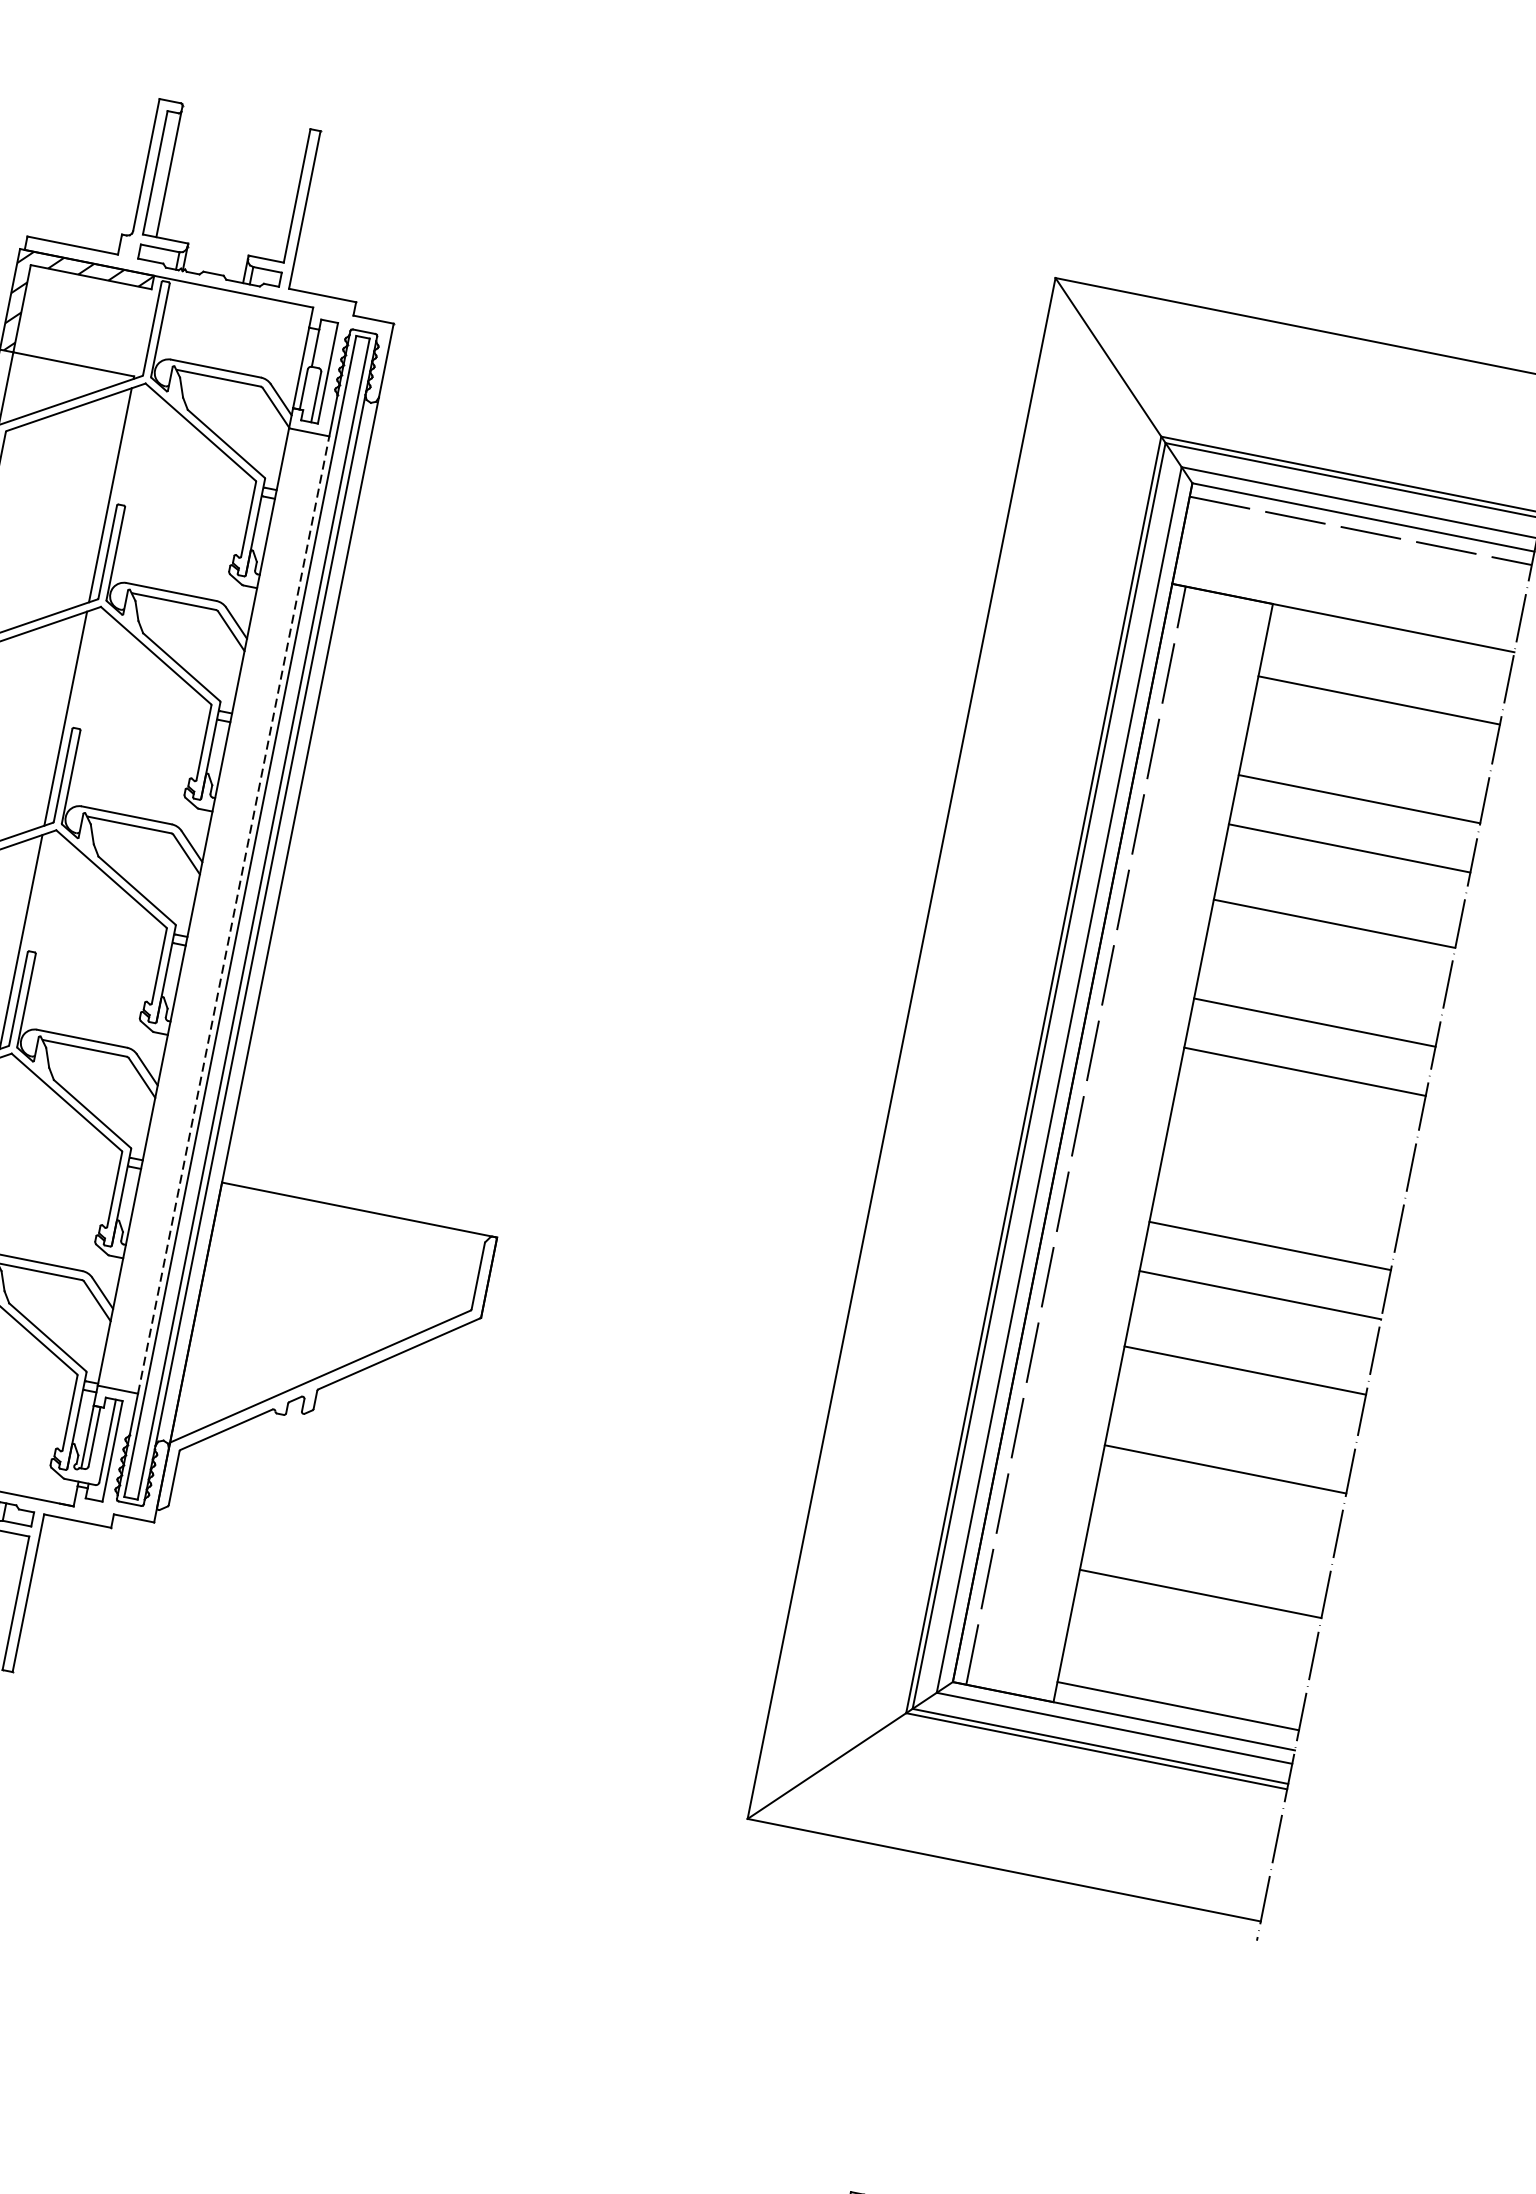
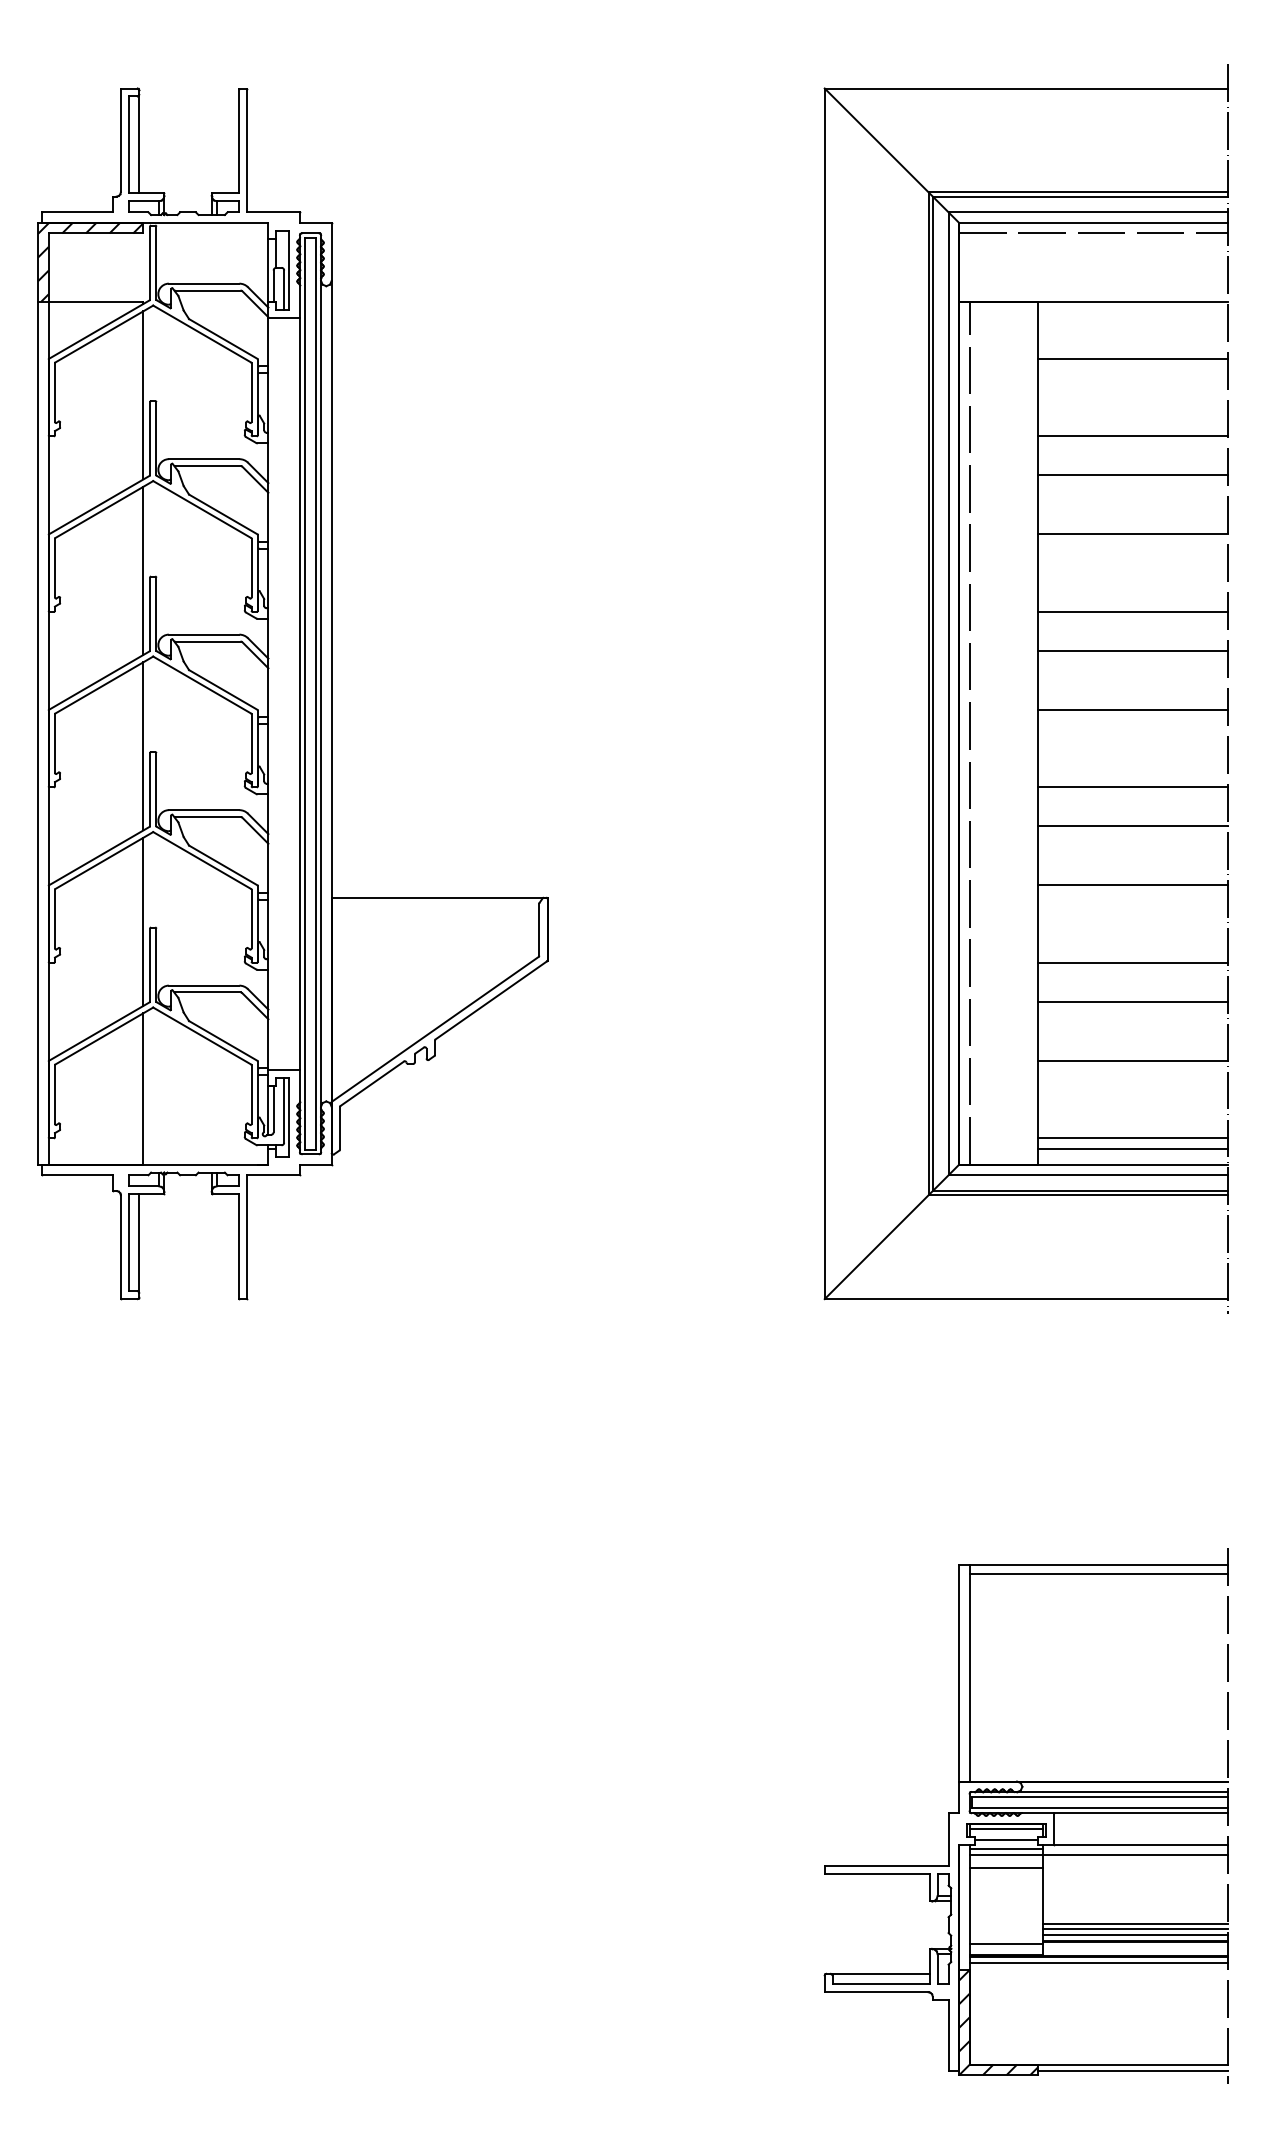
line: (234, 914) -> (300, 693), dashed -> solid
line: (1289, 1146) -> (1132, 709), added
line: (1215, 1518) -> (1132, 1001), added
line: (1180, 1692) -> (1132, 1138), added

